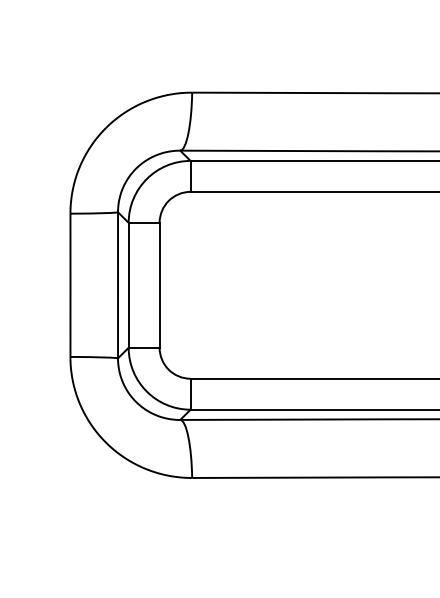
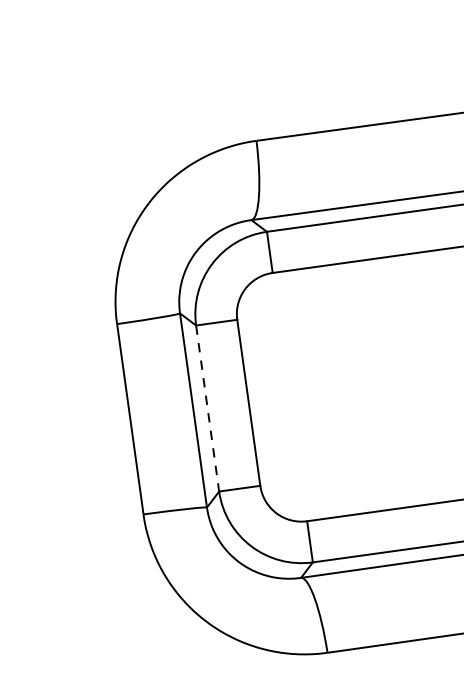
line: (128, 285) -> (207, 408), solid -> dashed

